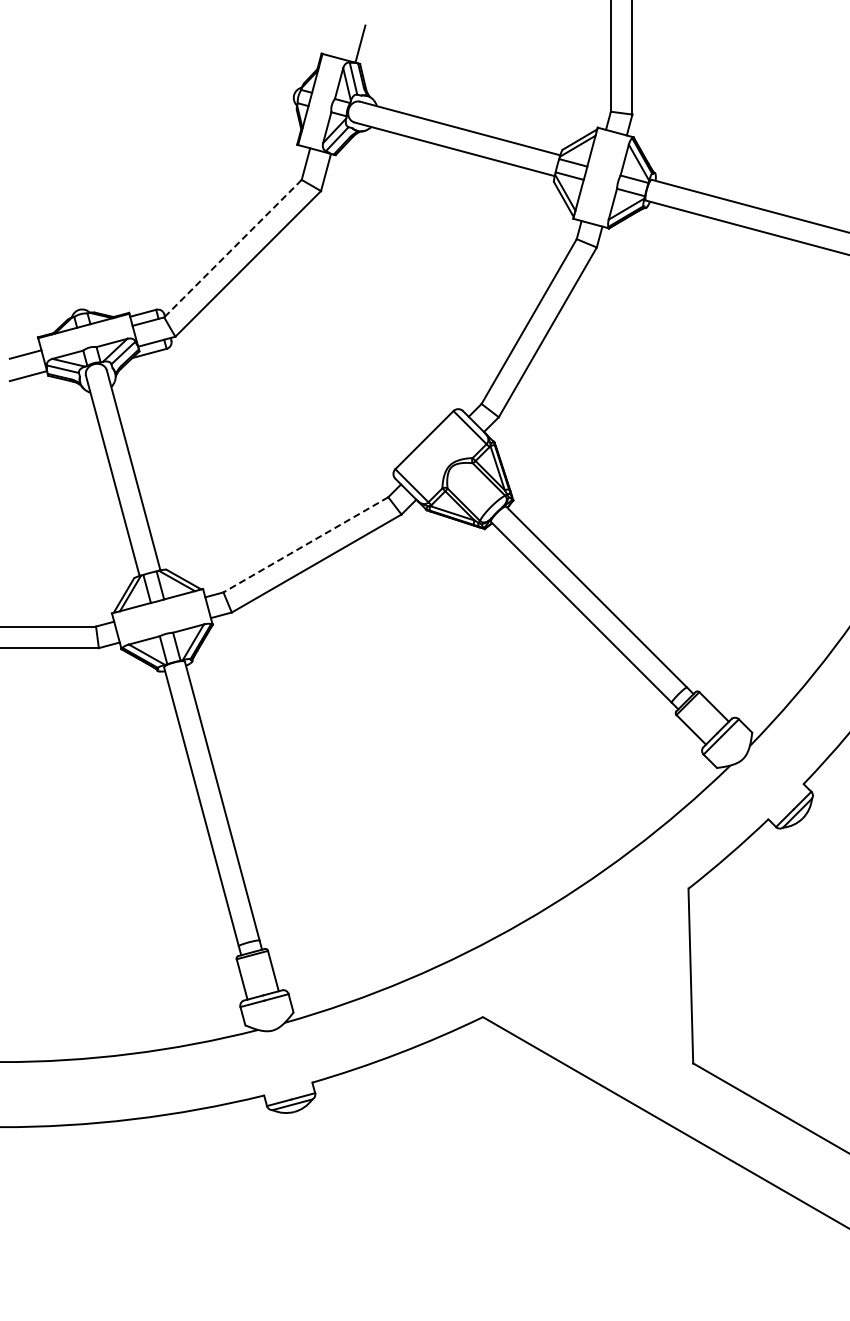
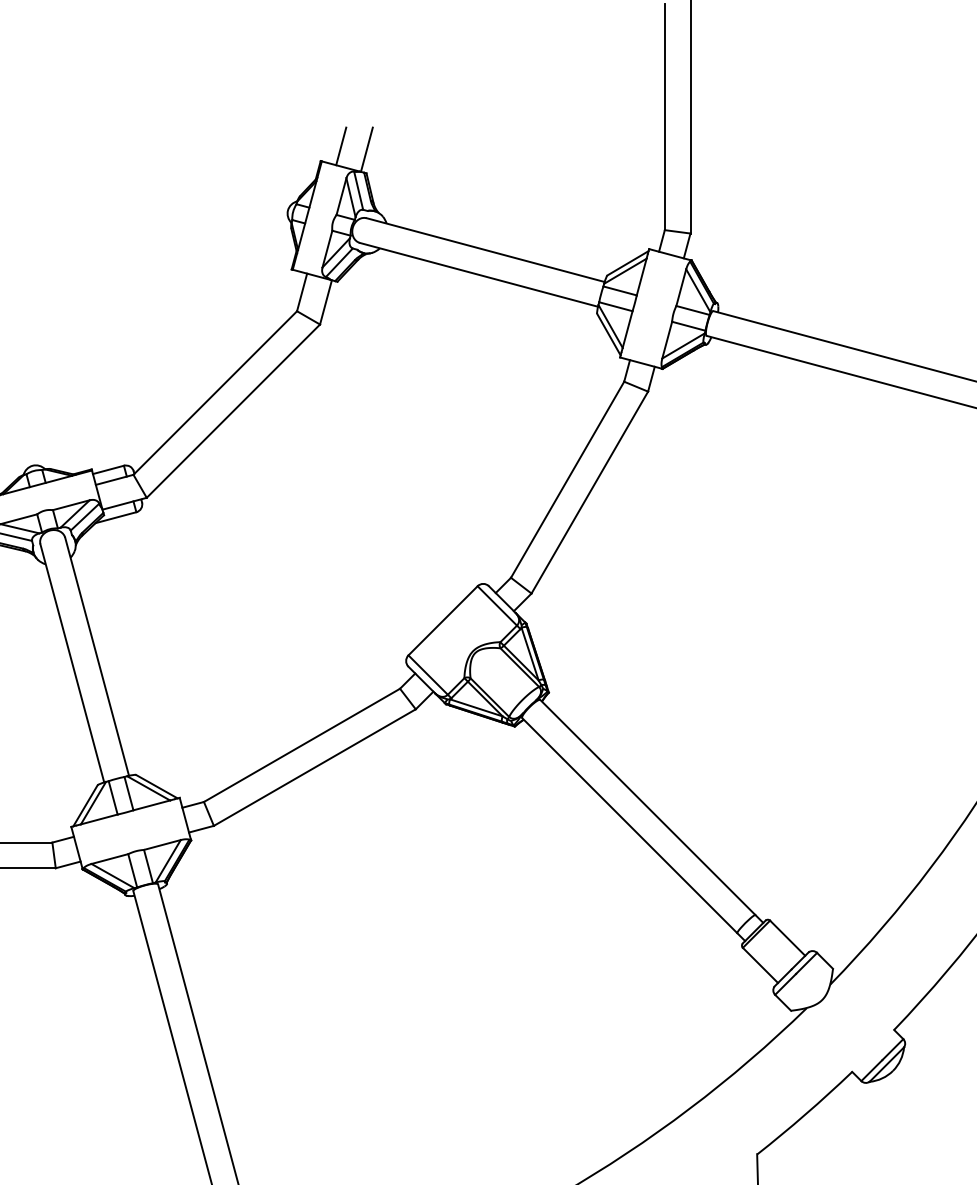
line: (338, 41) -> (340, 146), added
line: (232, 249) -> (214, 394), dashed -> solid
line: (305, 545) -> (301, 746), dashed -> solid

